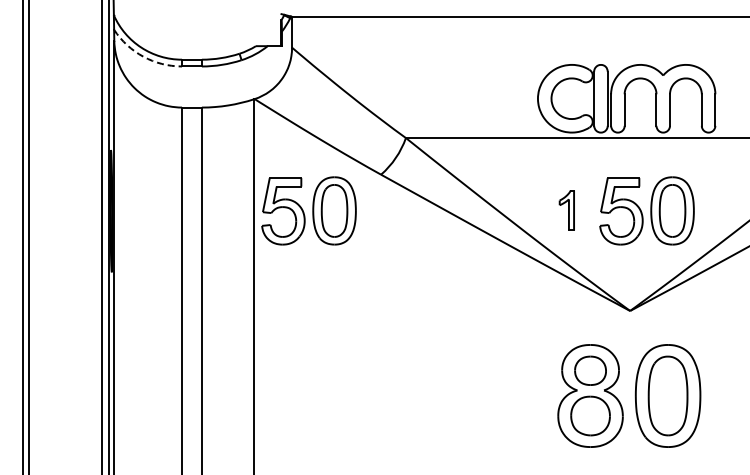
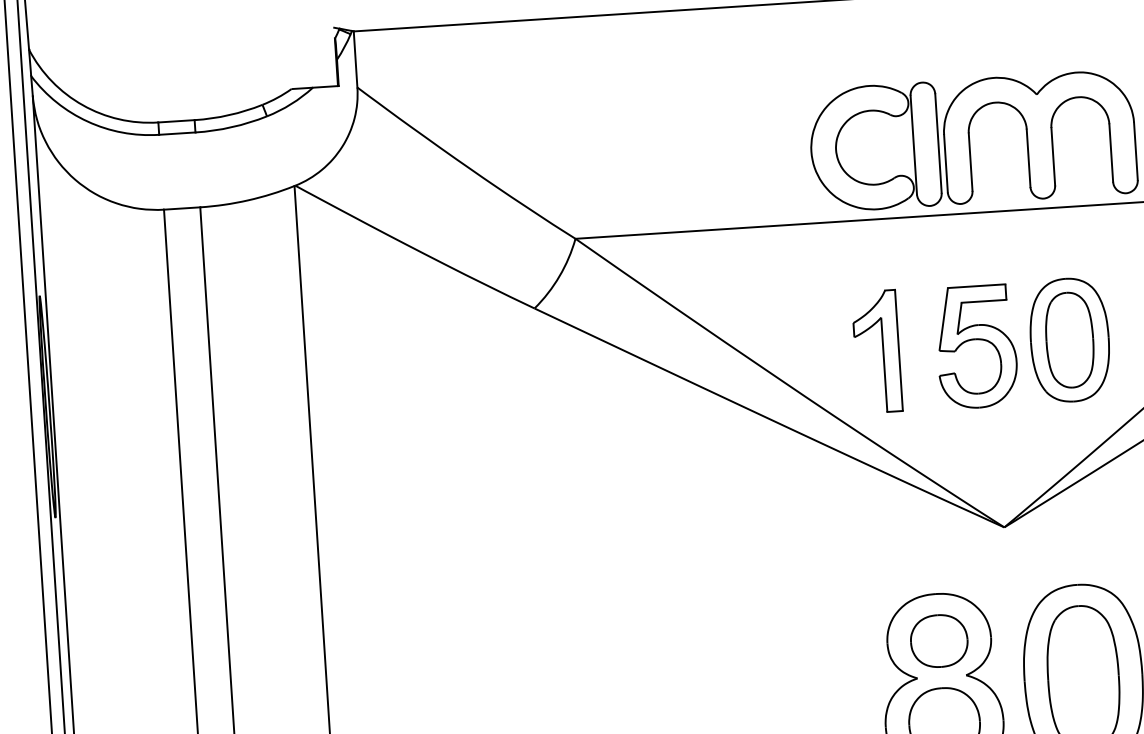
arc: (143, 56) -> (87, 121), dashed -> solid
part: (308, 210) -> (406, 382), removed
part: (566, 210) -> (876, 351), size x1.67

